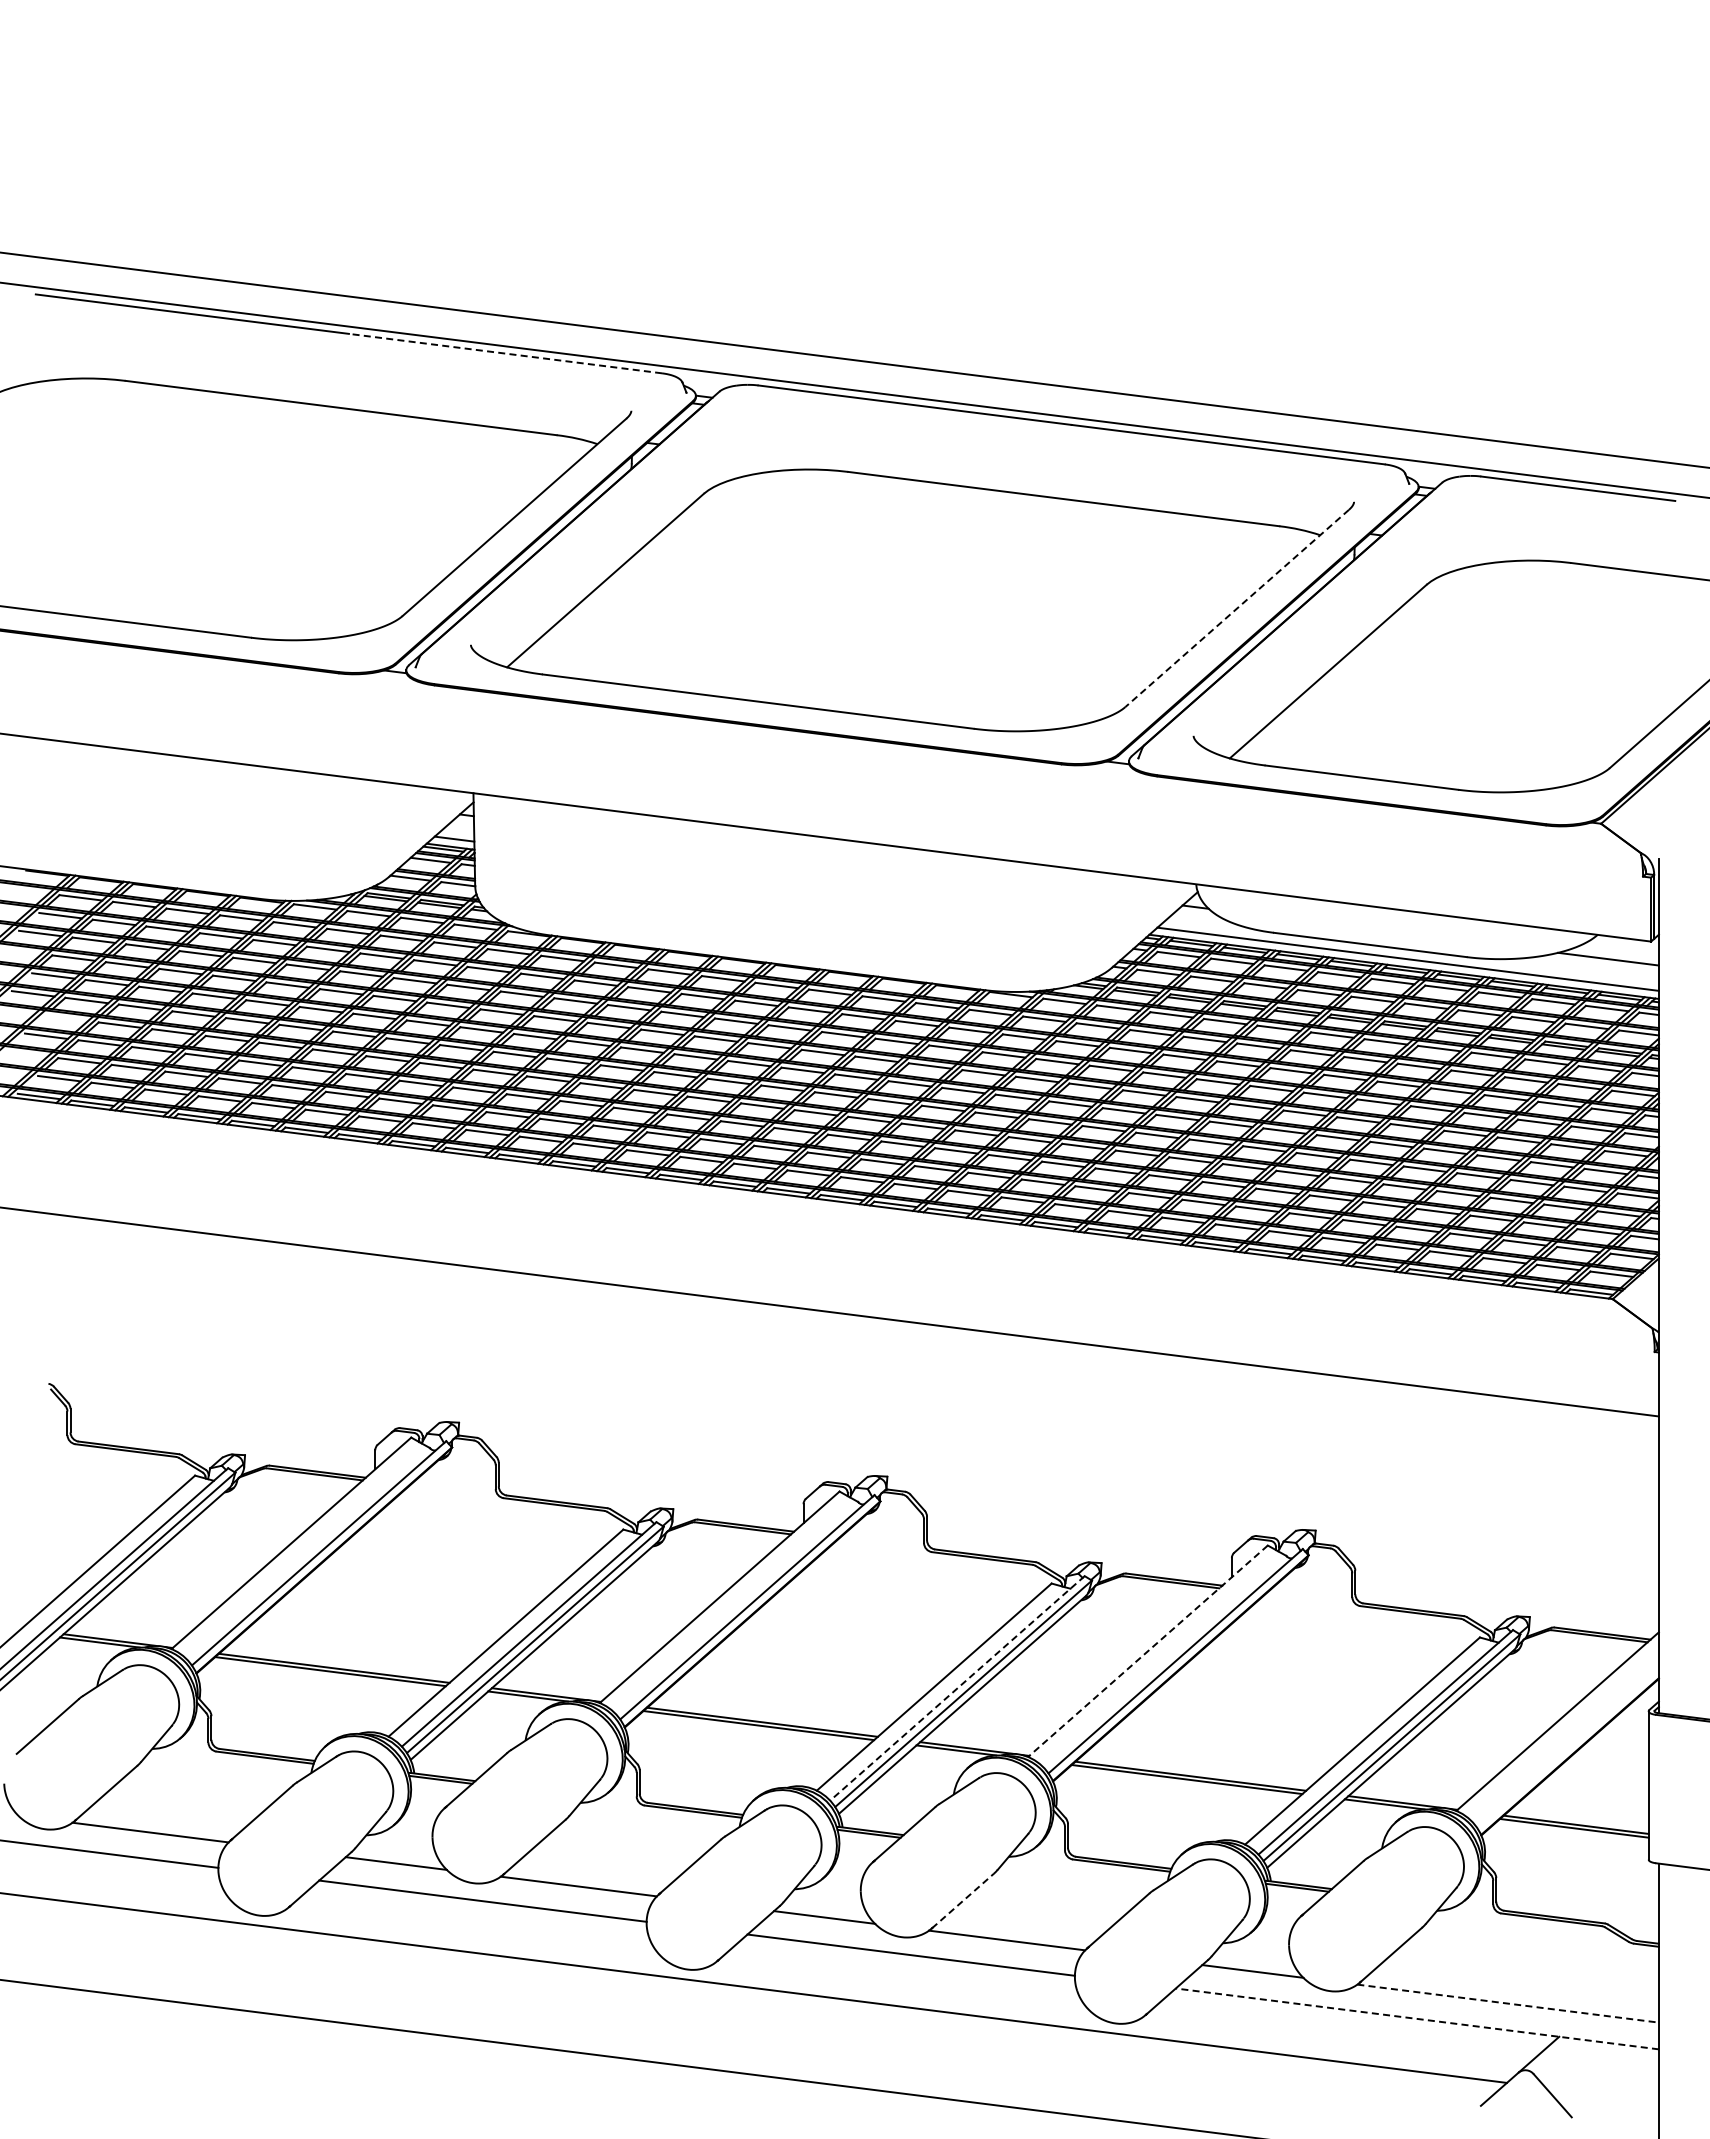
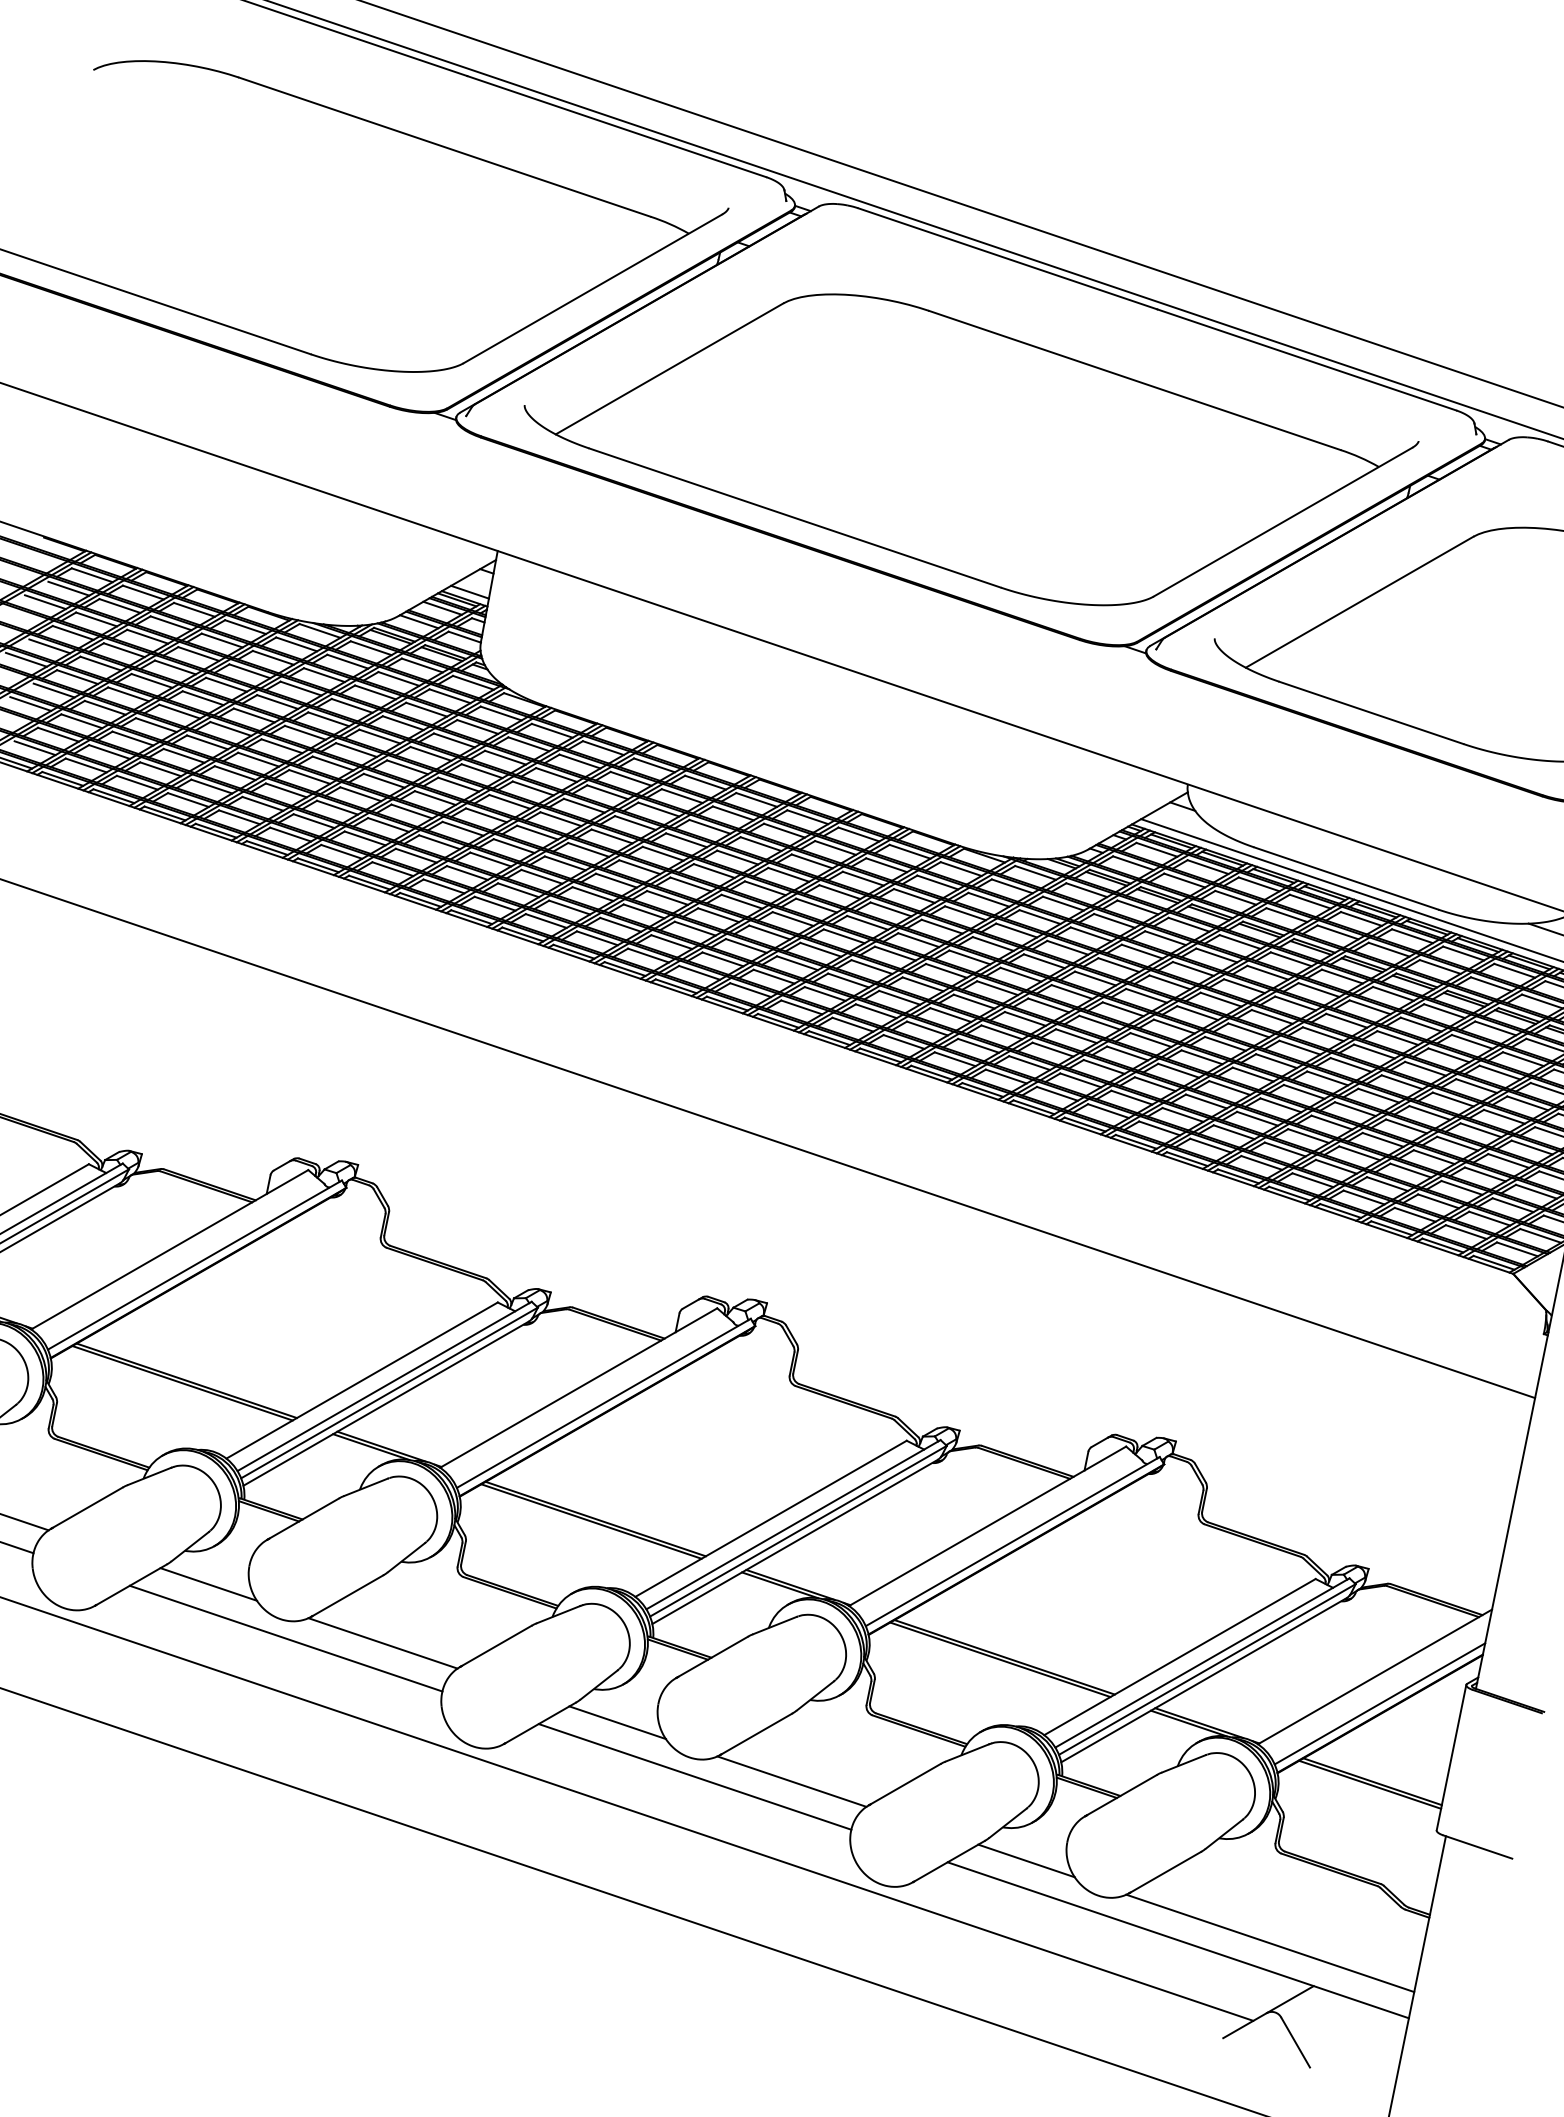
line: (505, 353) -> (616, 126), dashed -> solid
line: (1236, 608) -> (1282, 522), dashed -> solid
line: (66, 1018) -> (54, 690), added
line: (1147, 1651) -> (987, 1526), dashed -> solid
line: (957, 1688) -> (793, 1524), dashed -> solid
line: (1567, 1746) -> (1379, 1703), added
line: (963, 1900) -> (757, 1733), dashed -> solid
line: (1508, 2003) -> (1270, 1943), dashed -> solid
line: (1416, 2018) -> (1177, 1939), dashed -> solid

